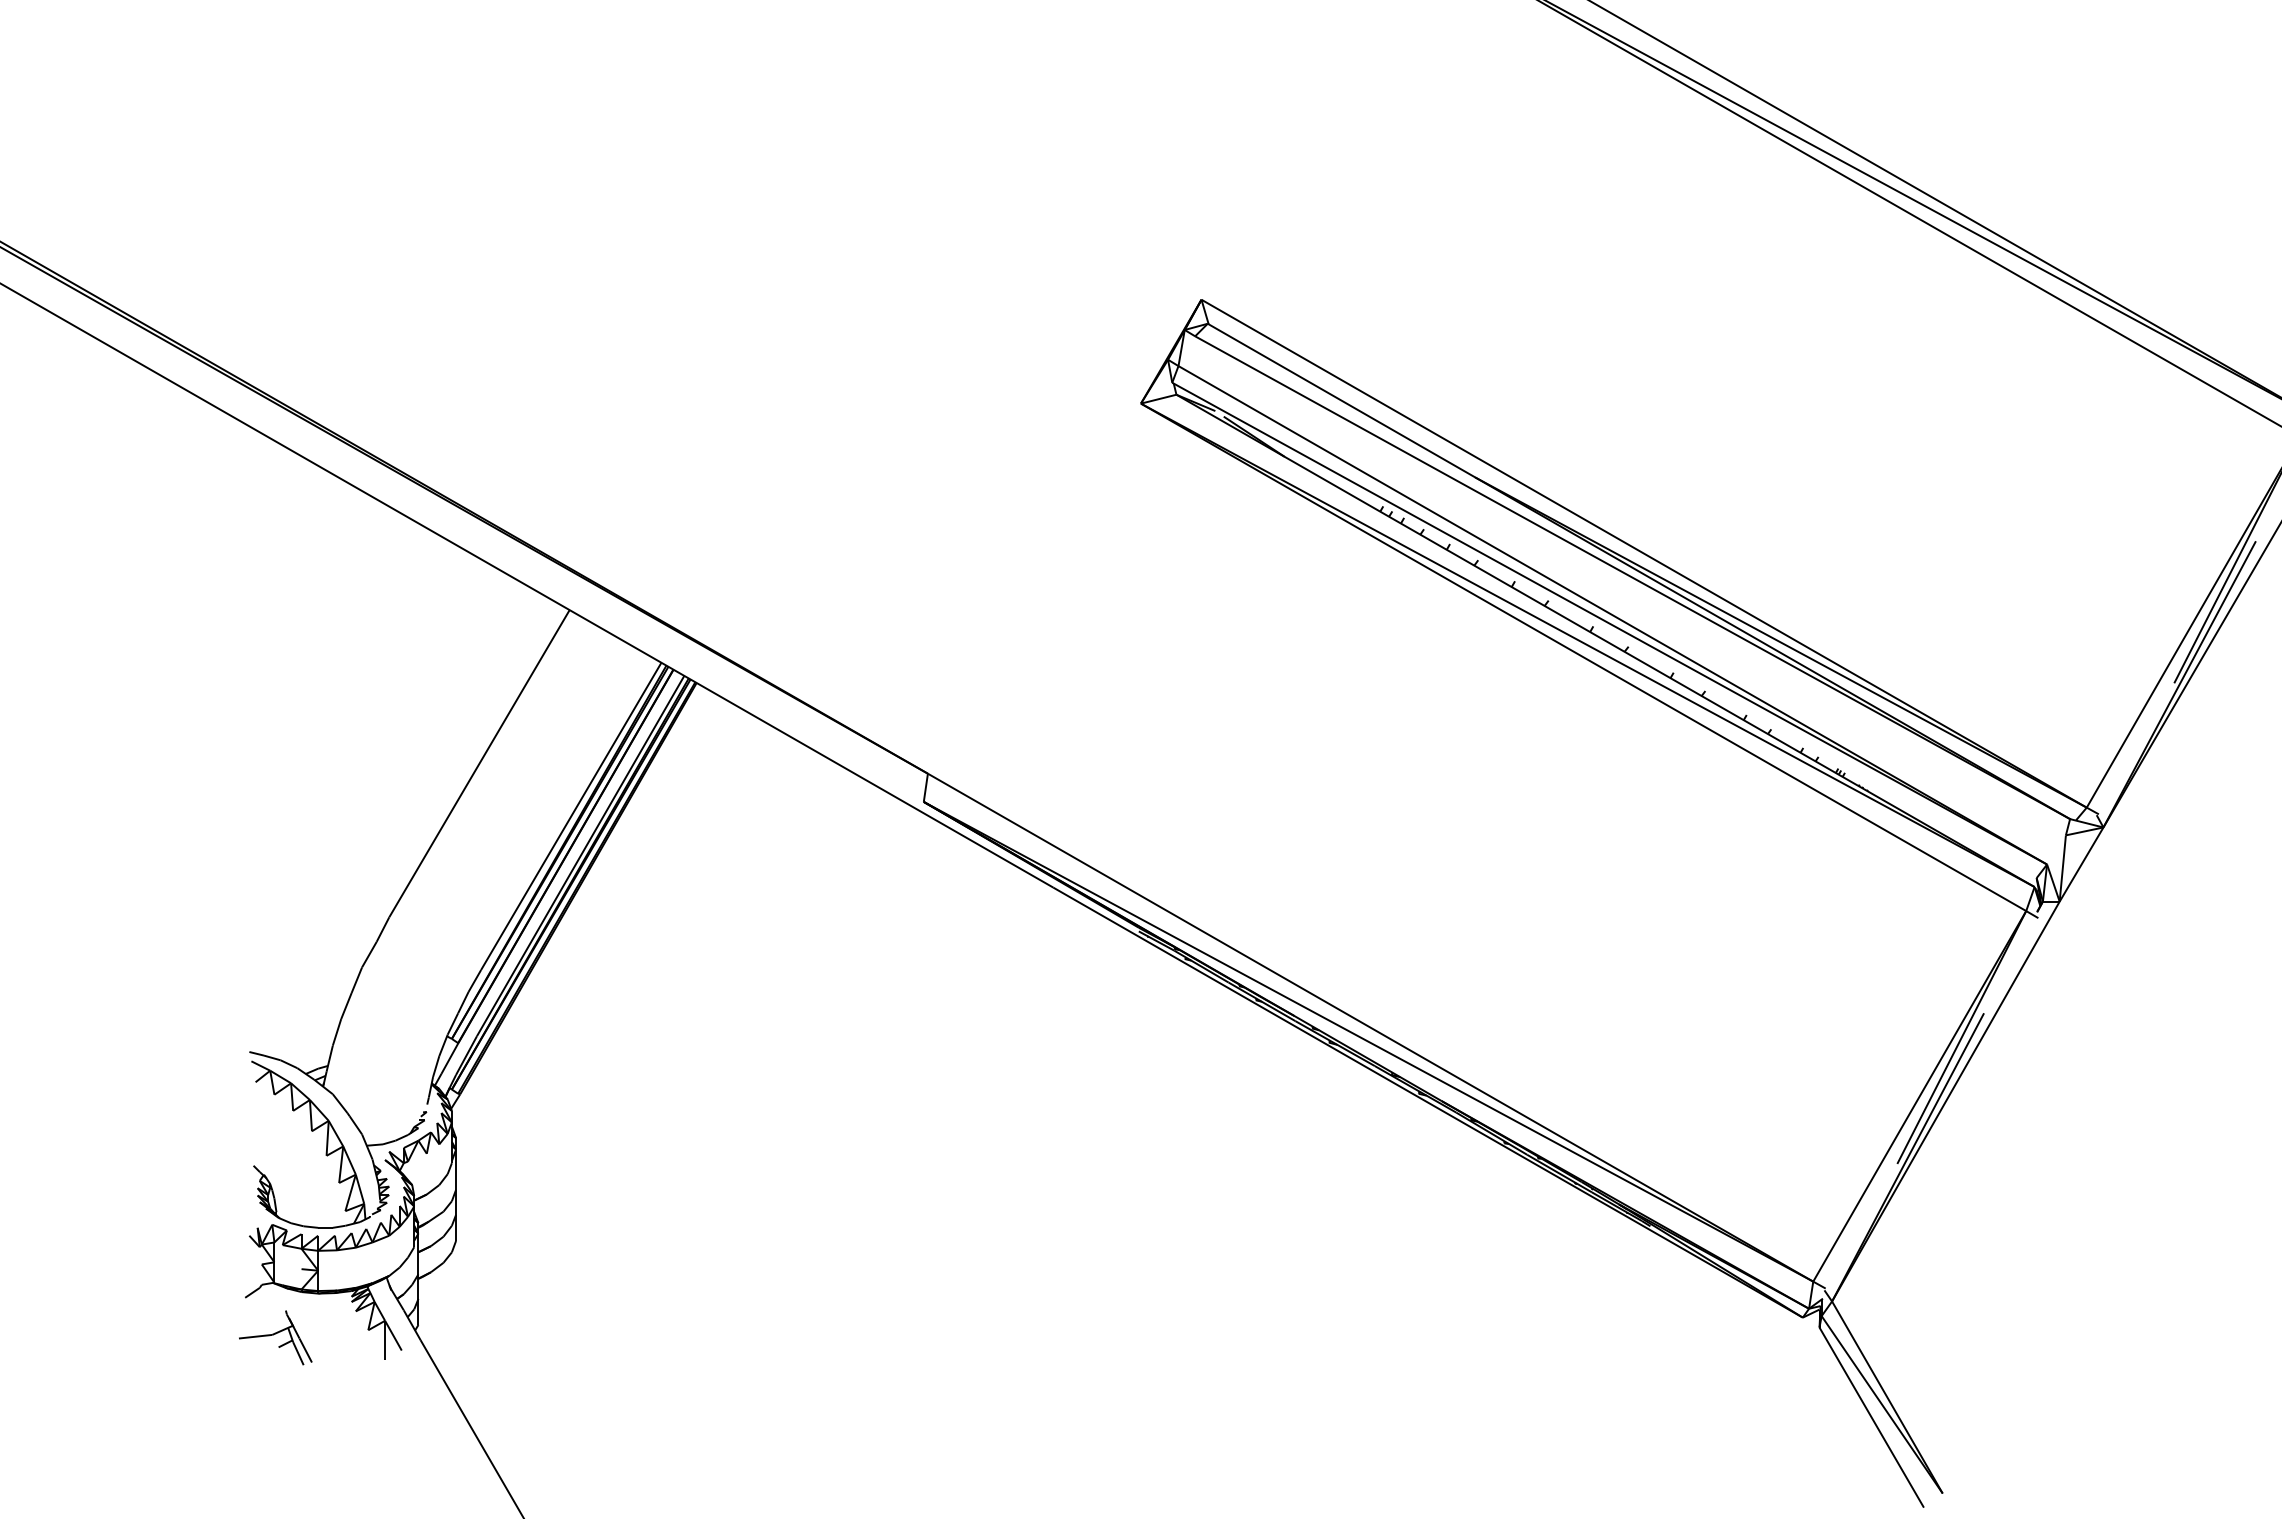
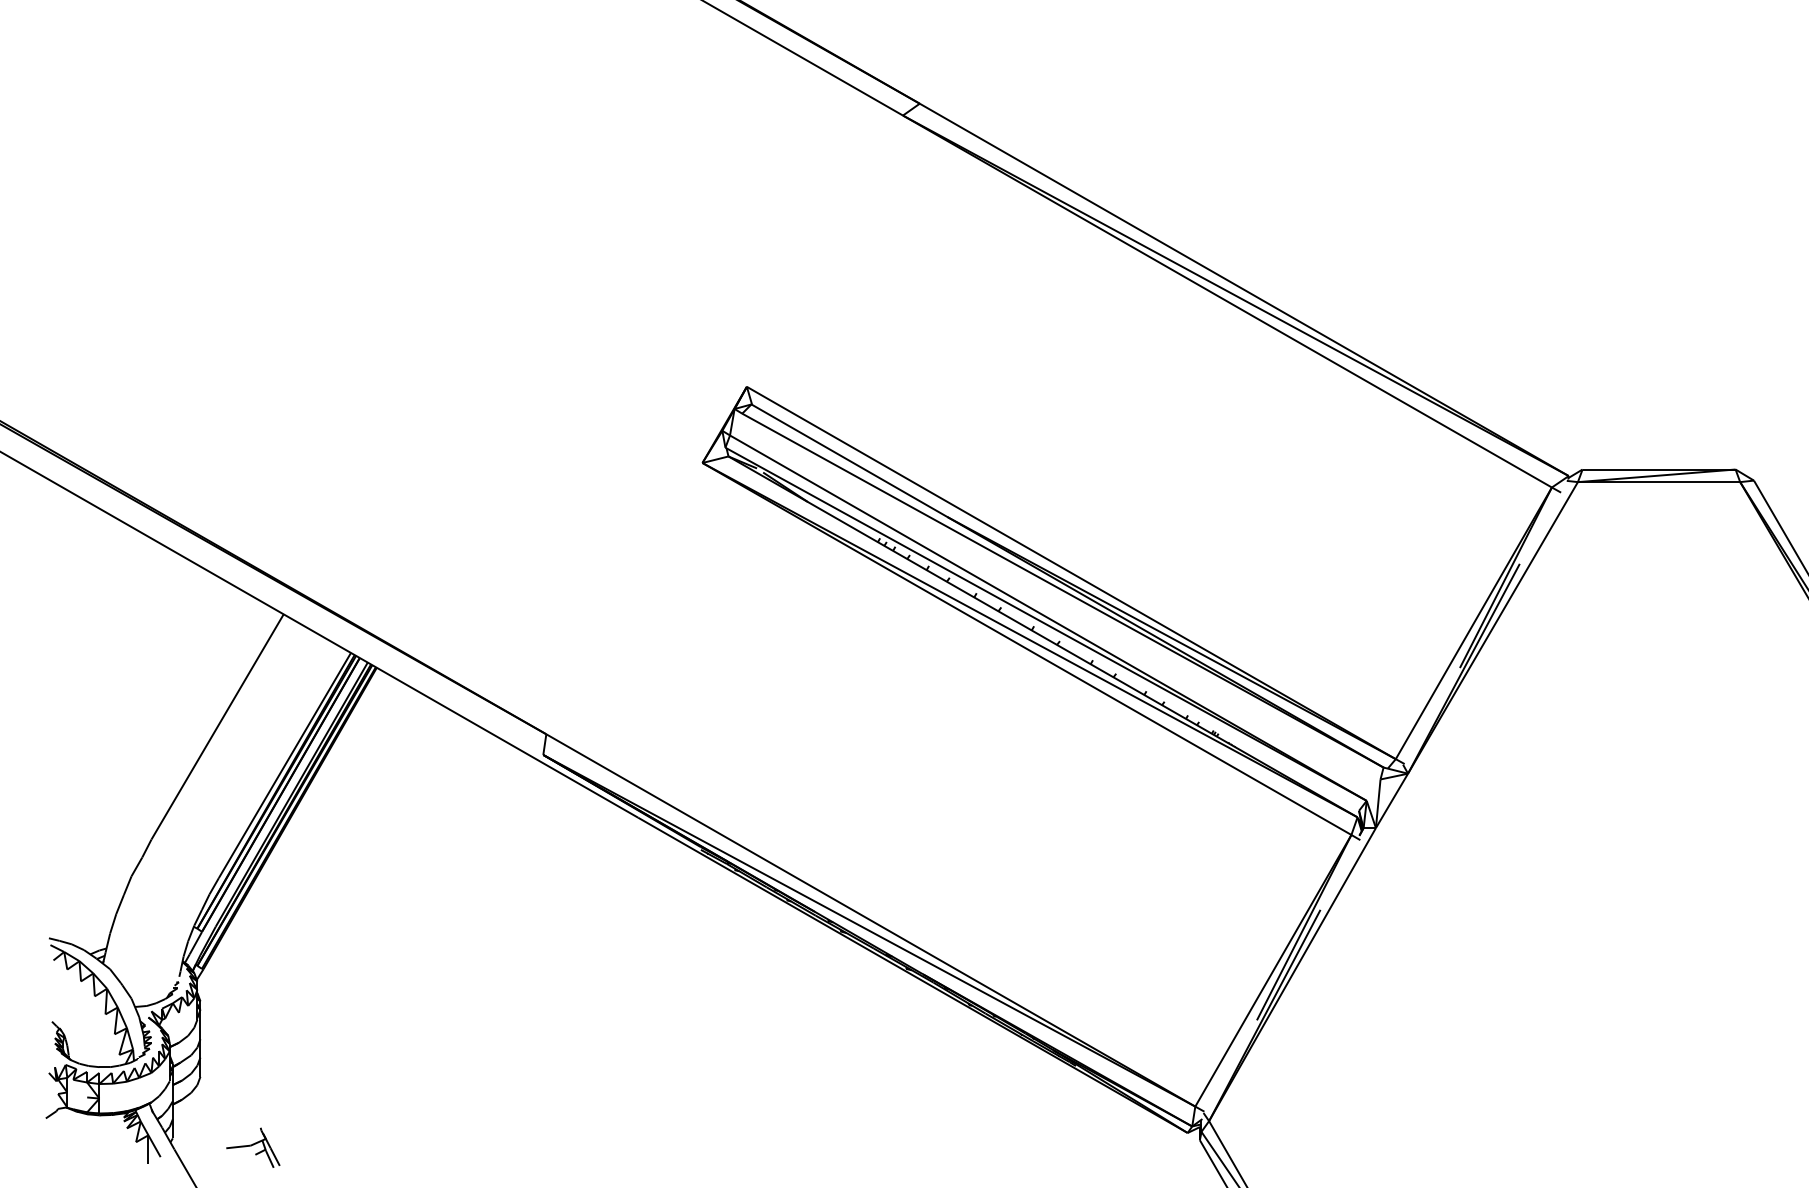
part: (276, 1337) -> (253, 1147), moved

